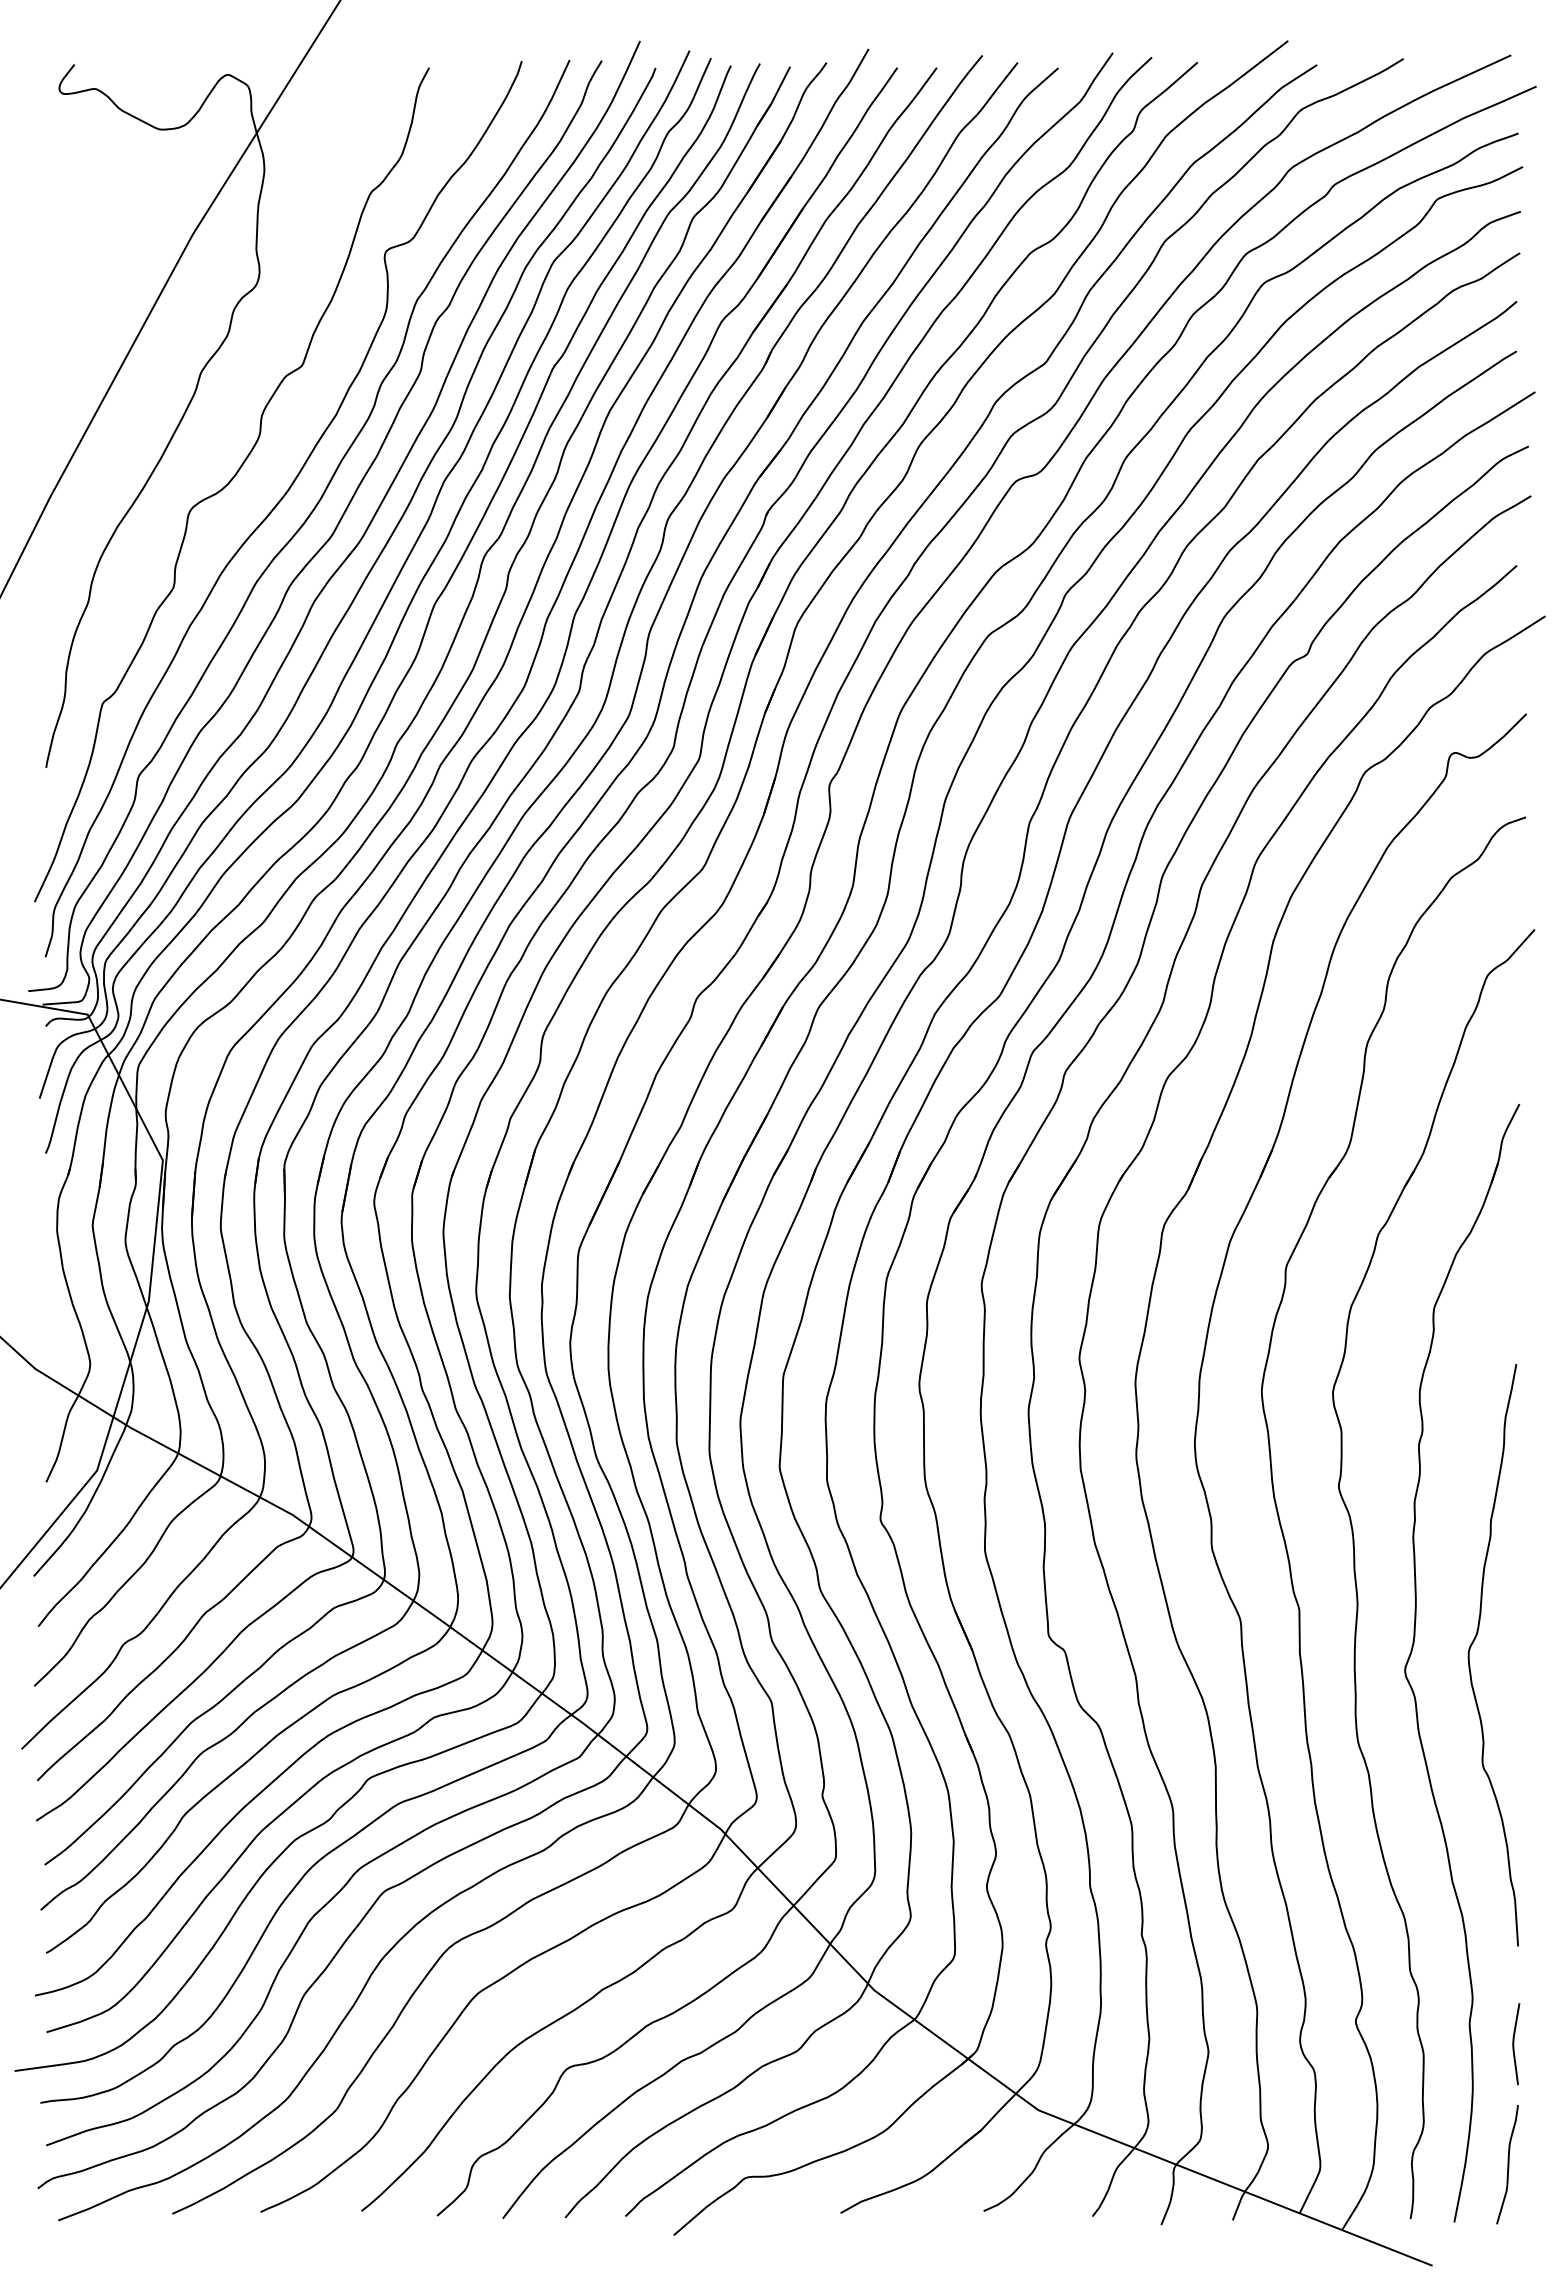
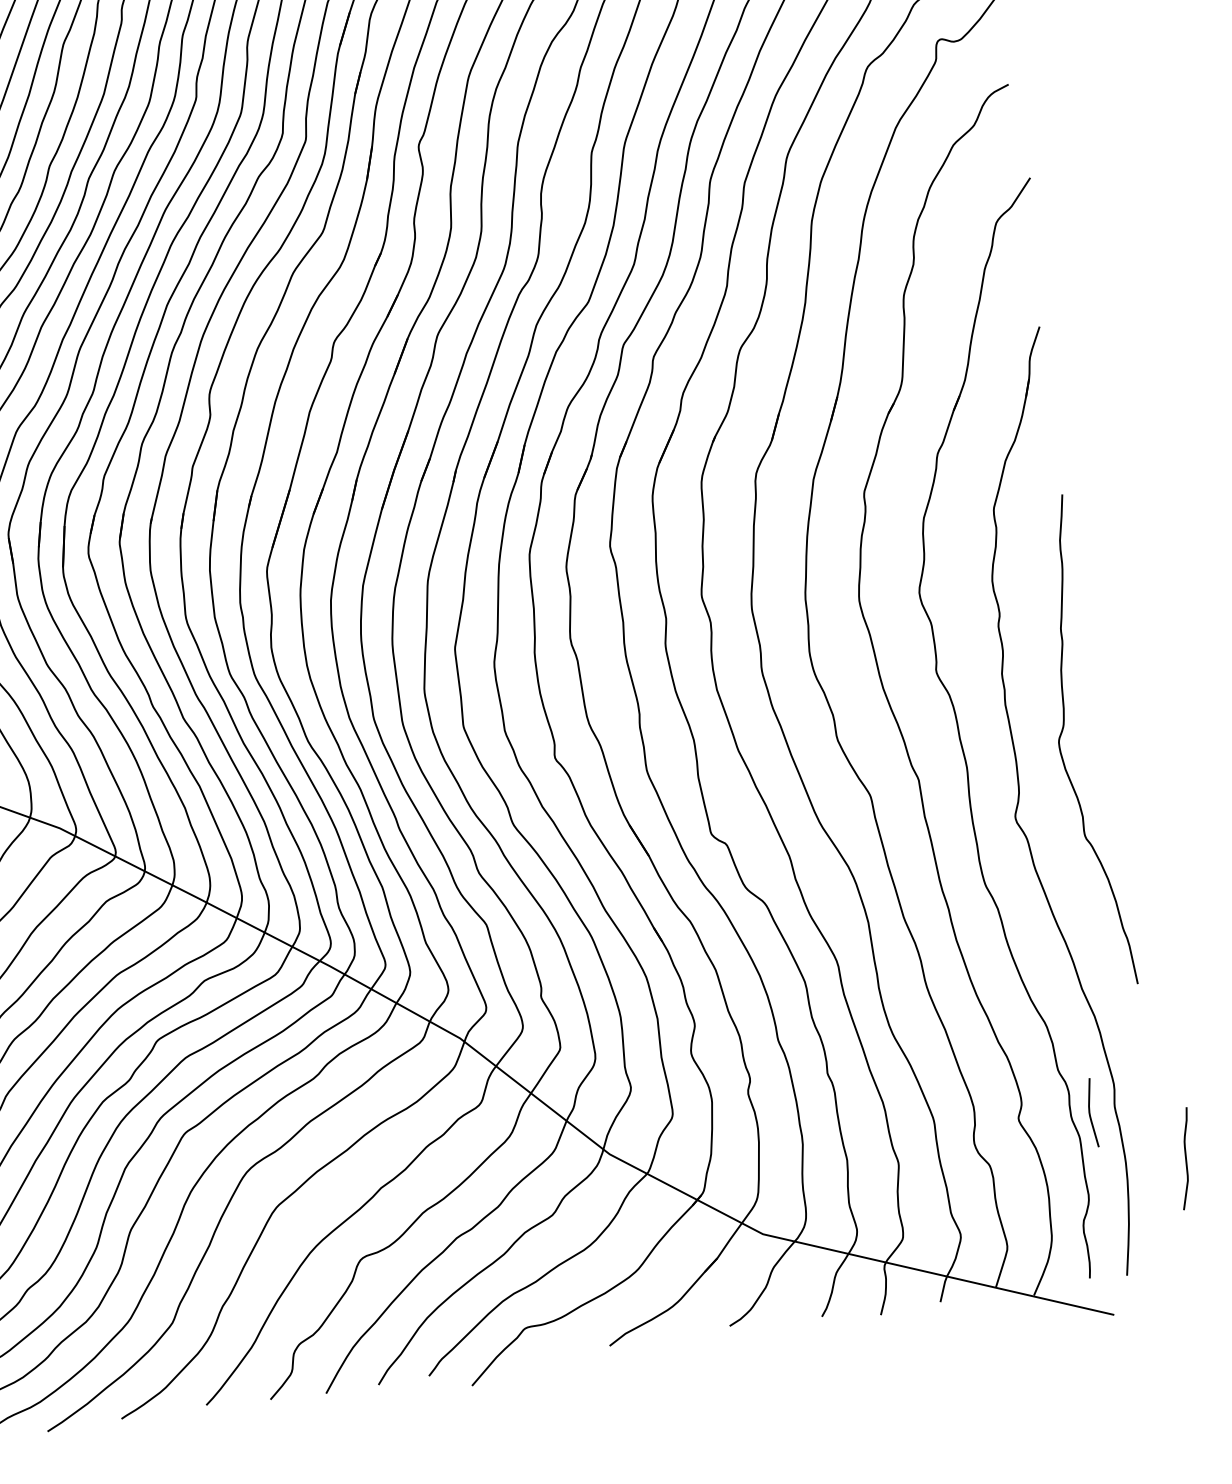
curve: (1472, 1645) -> (1061, 736), moved
curve: (1514, 2044) -> (1090, 1113), moved
curve: (1507, 2164) -> (1185, 1158), moved

